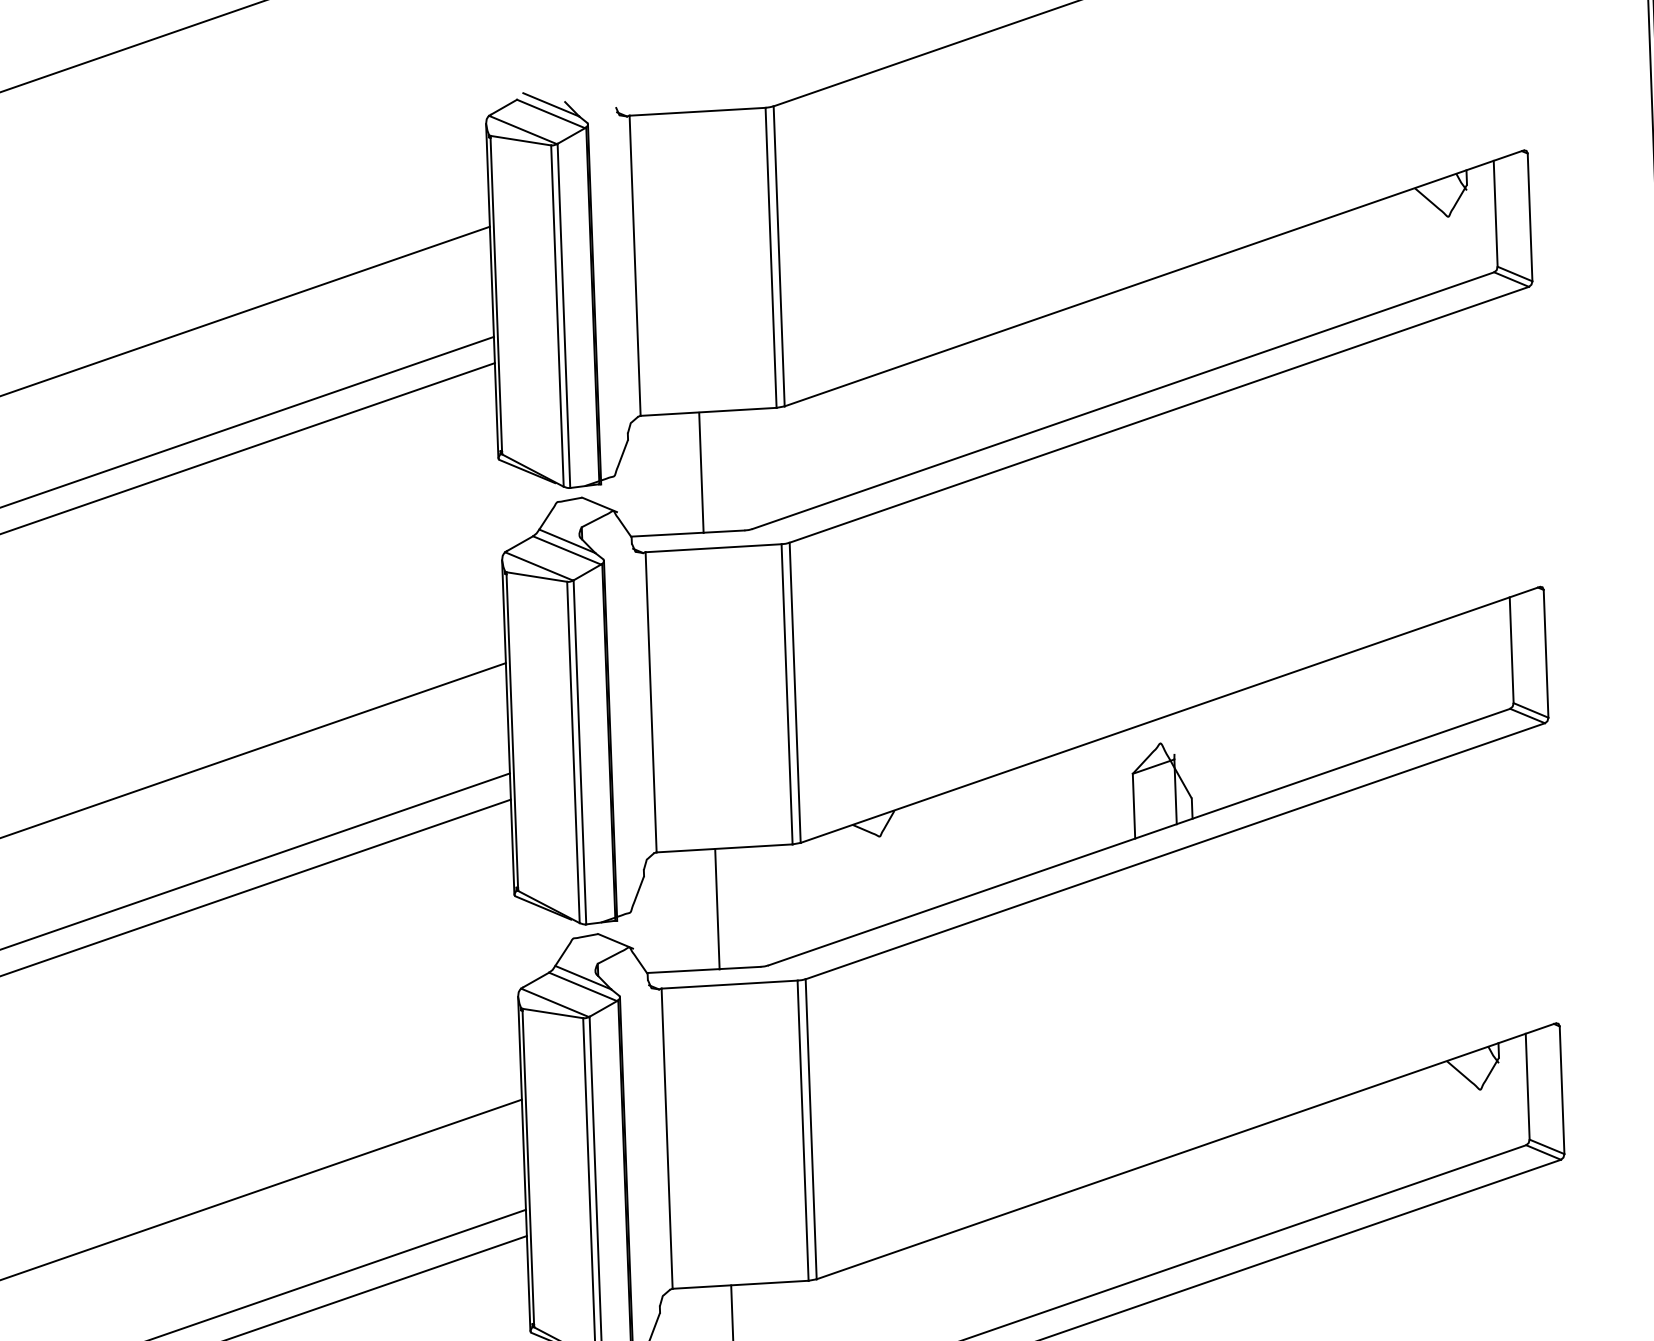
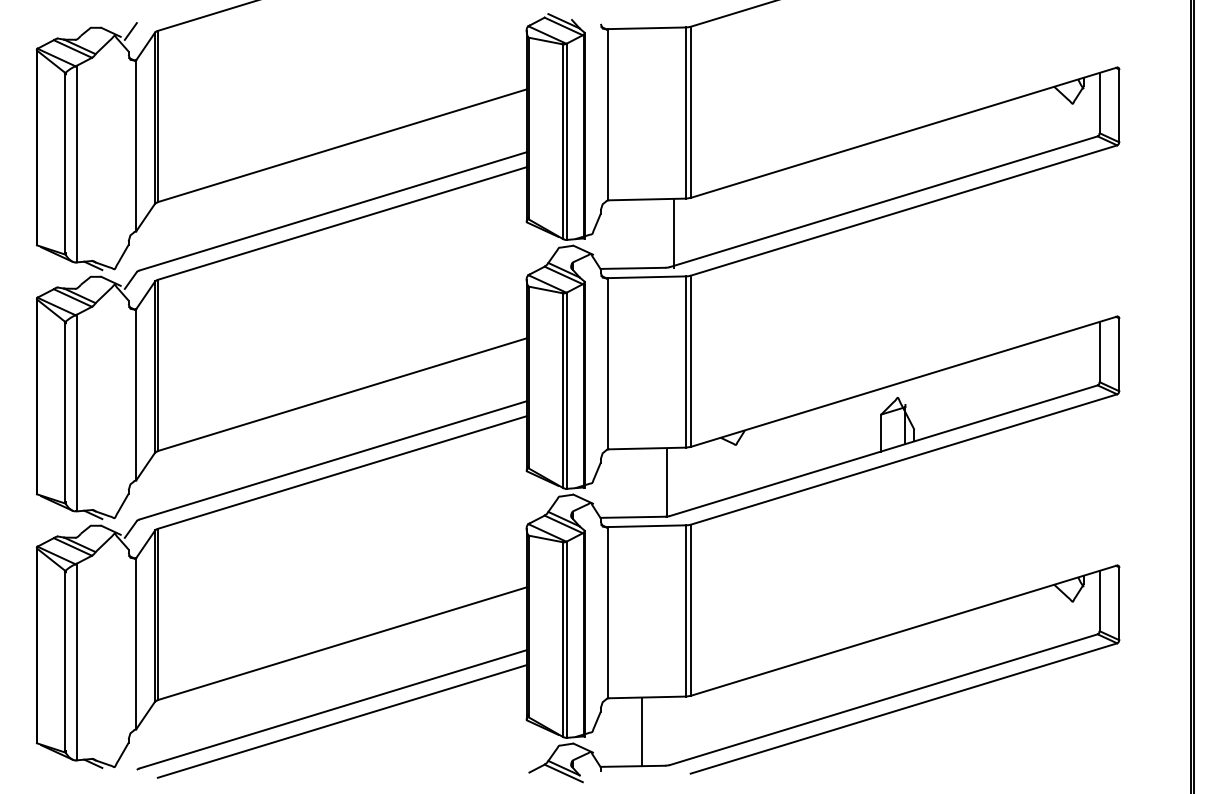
line: (700, 471) -> (673, 233), moved
line: (716, 908) -> (666, 482), moved

